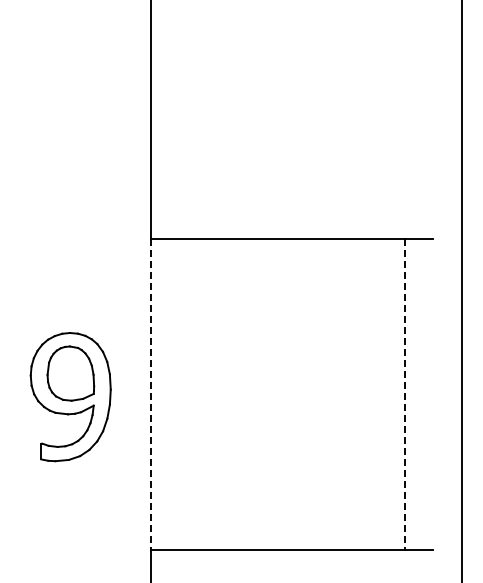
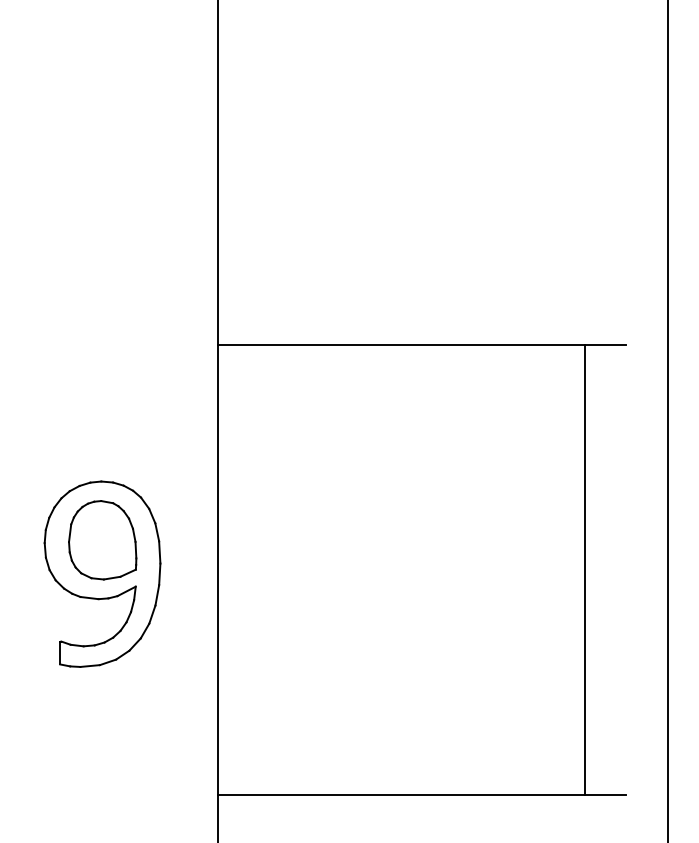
line: (150, 394) -> (217, 570), dashed -> solid
line: (404, 394) -> (585, 570), dashed -> solid

